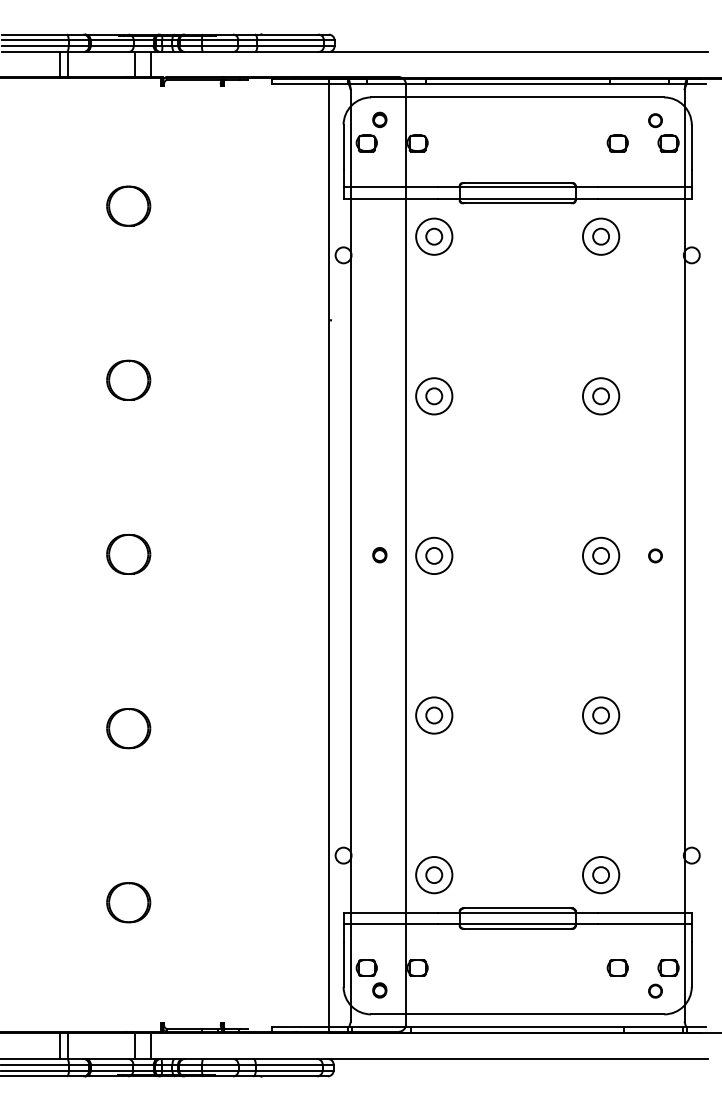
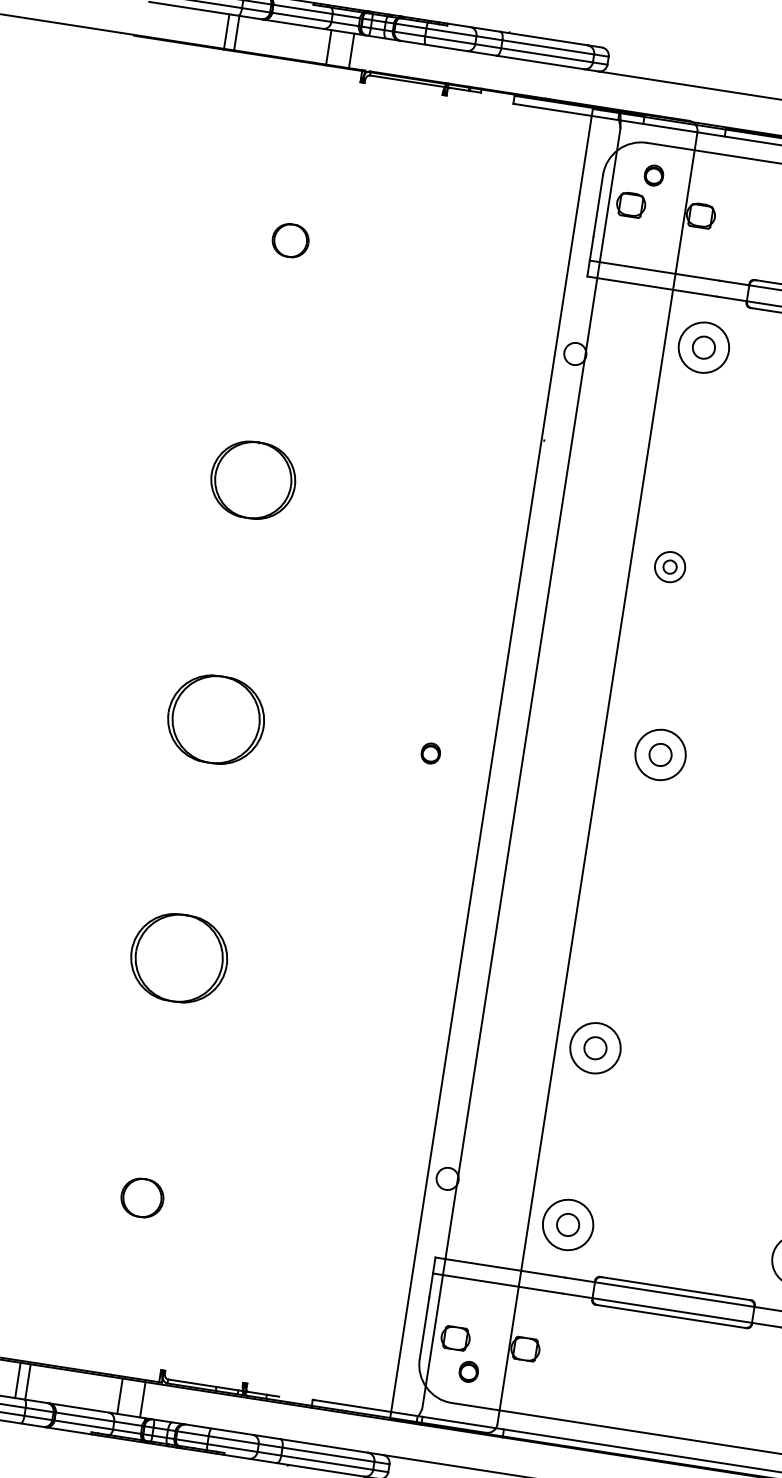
part: (128, 205) -> (290, 239), size x0.6
part: (128, 379) -> (253, 478), size x1.4
part: (434, 396) -> (670, 567), size x0.6
part: (128, 553) -> (216, 717), size x1.6
part: (379, 555) -> (430, 753), moved
part: (434, 555) -> (660, 754), moved
part: (434, 715) -> (595, 1048), moved
part: (128, 728) -> (179, 958), size x1.6
part: (128, 902) -> (142, 1197), size x0.7

